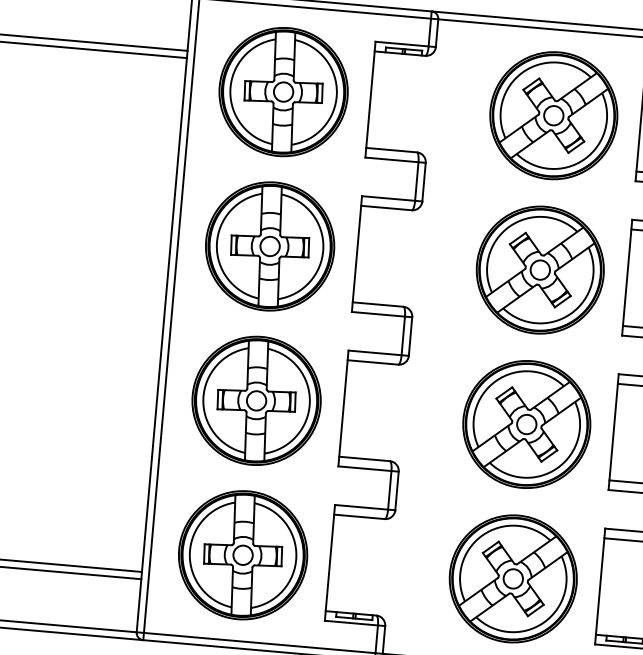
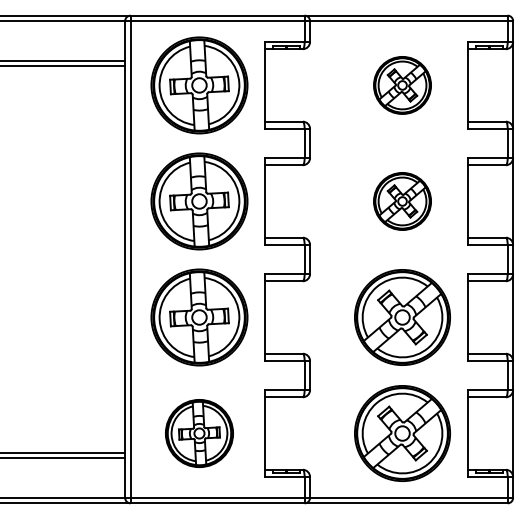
part: (553, 115) -> (402, 85), size x0.6
part: (540, 270) -> (402, 201), size x0.6
part: (243, 555) -> (199, 433), size x0.7

